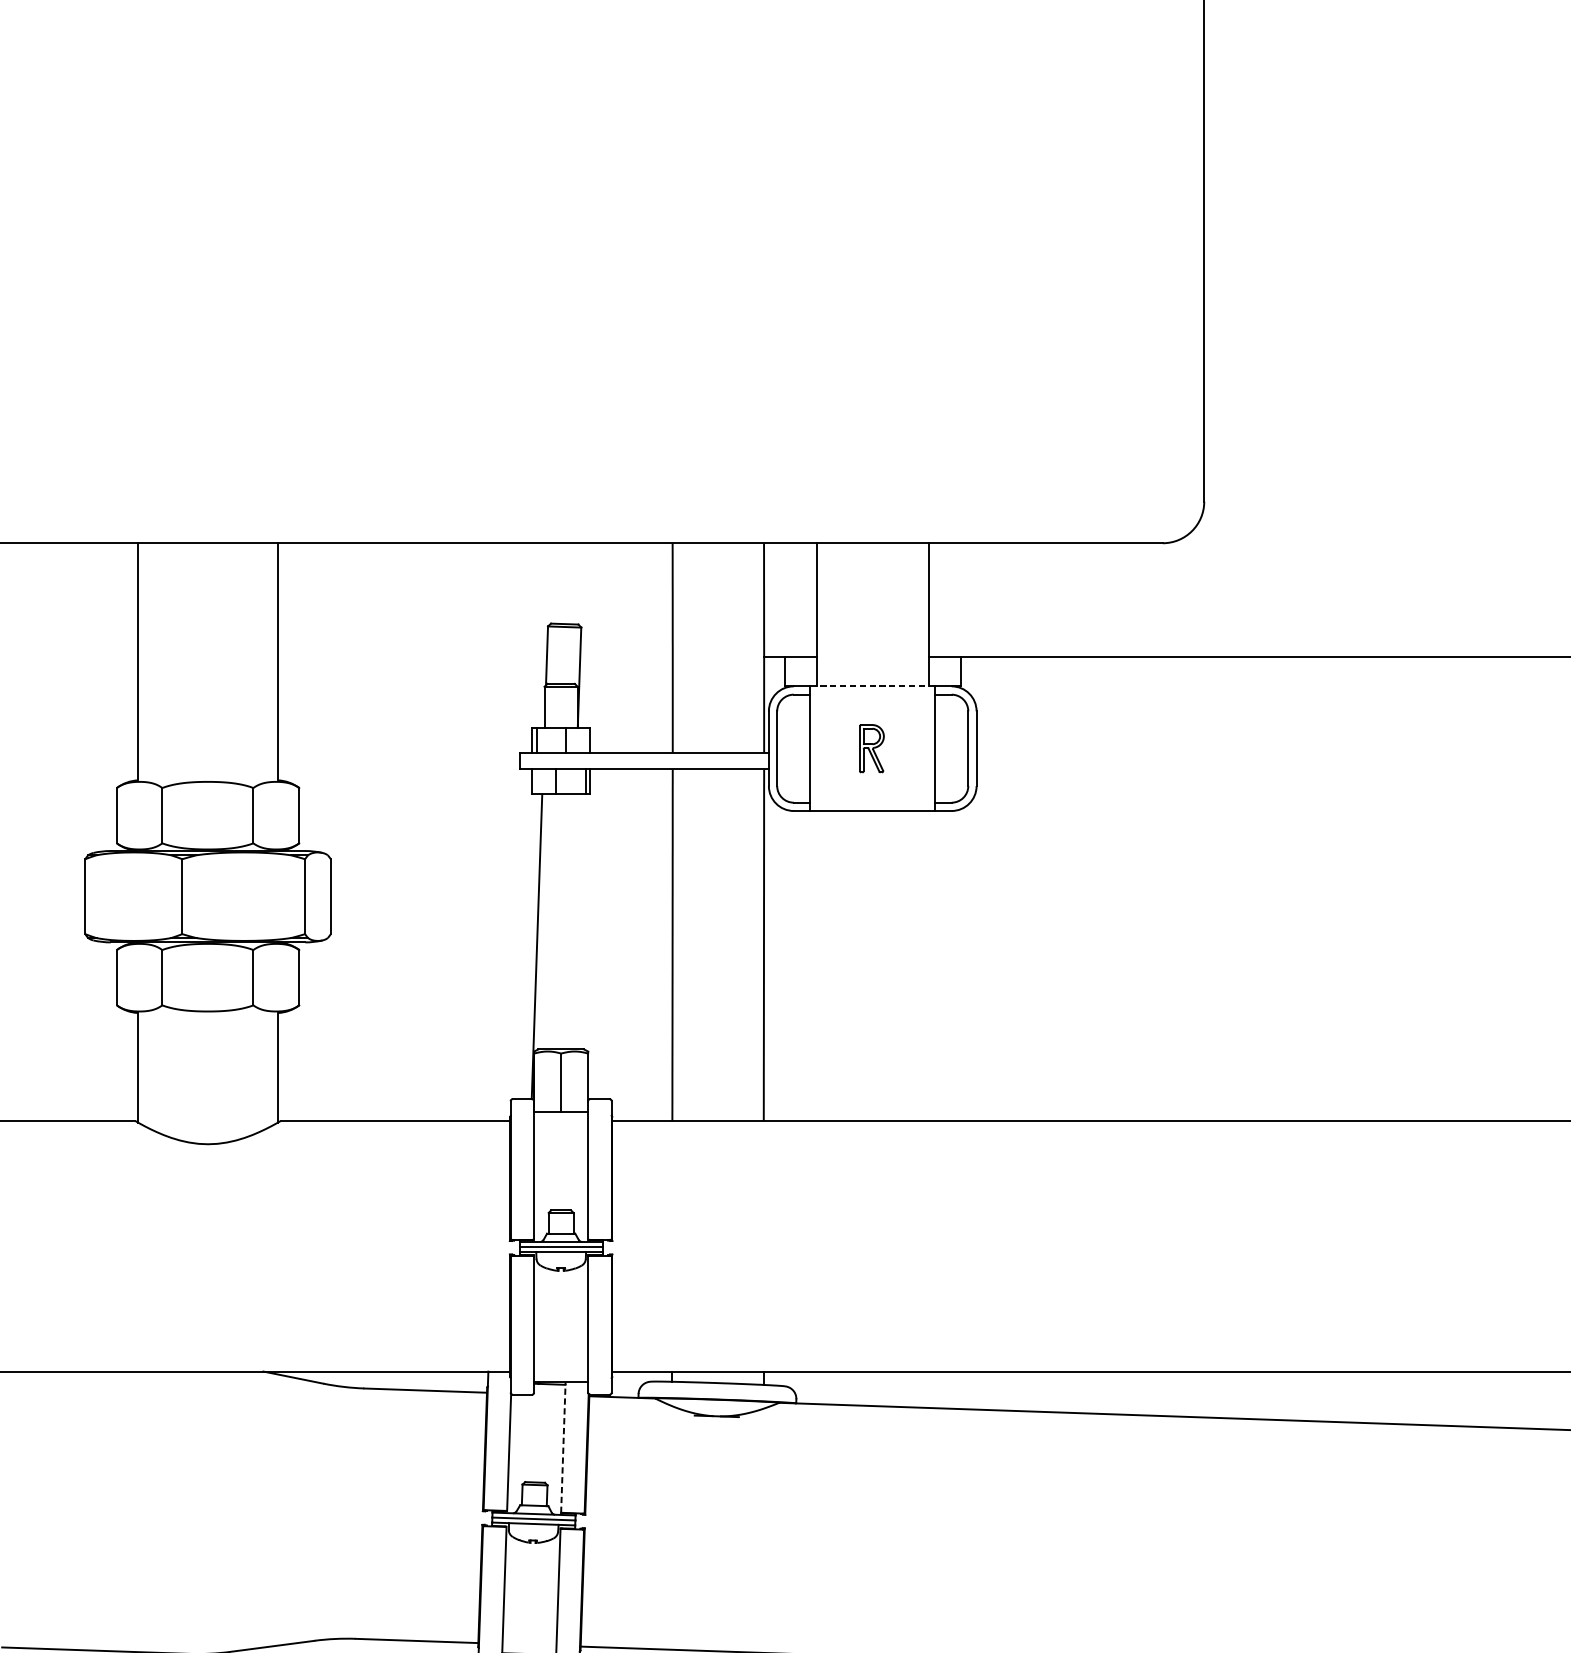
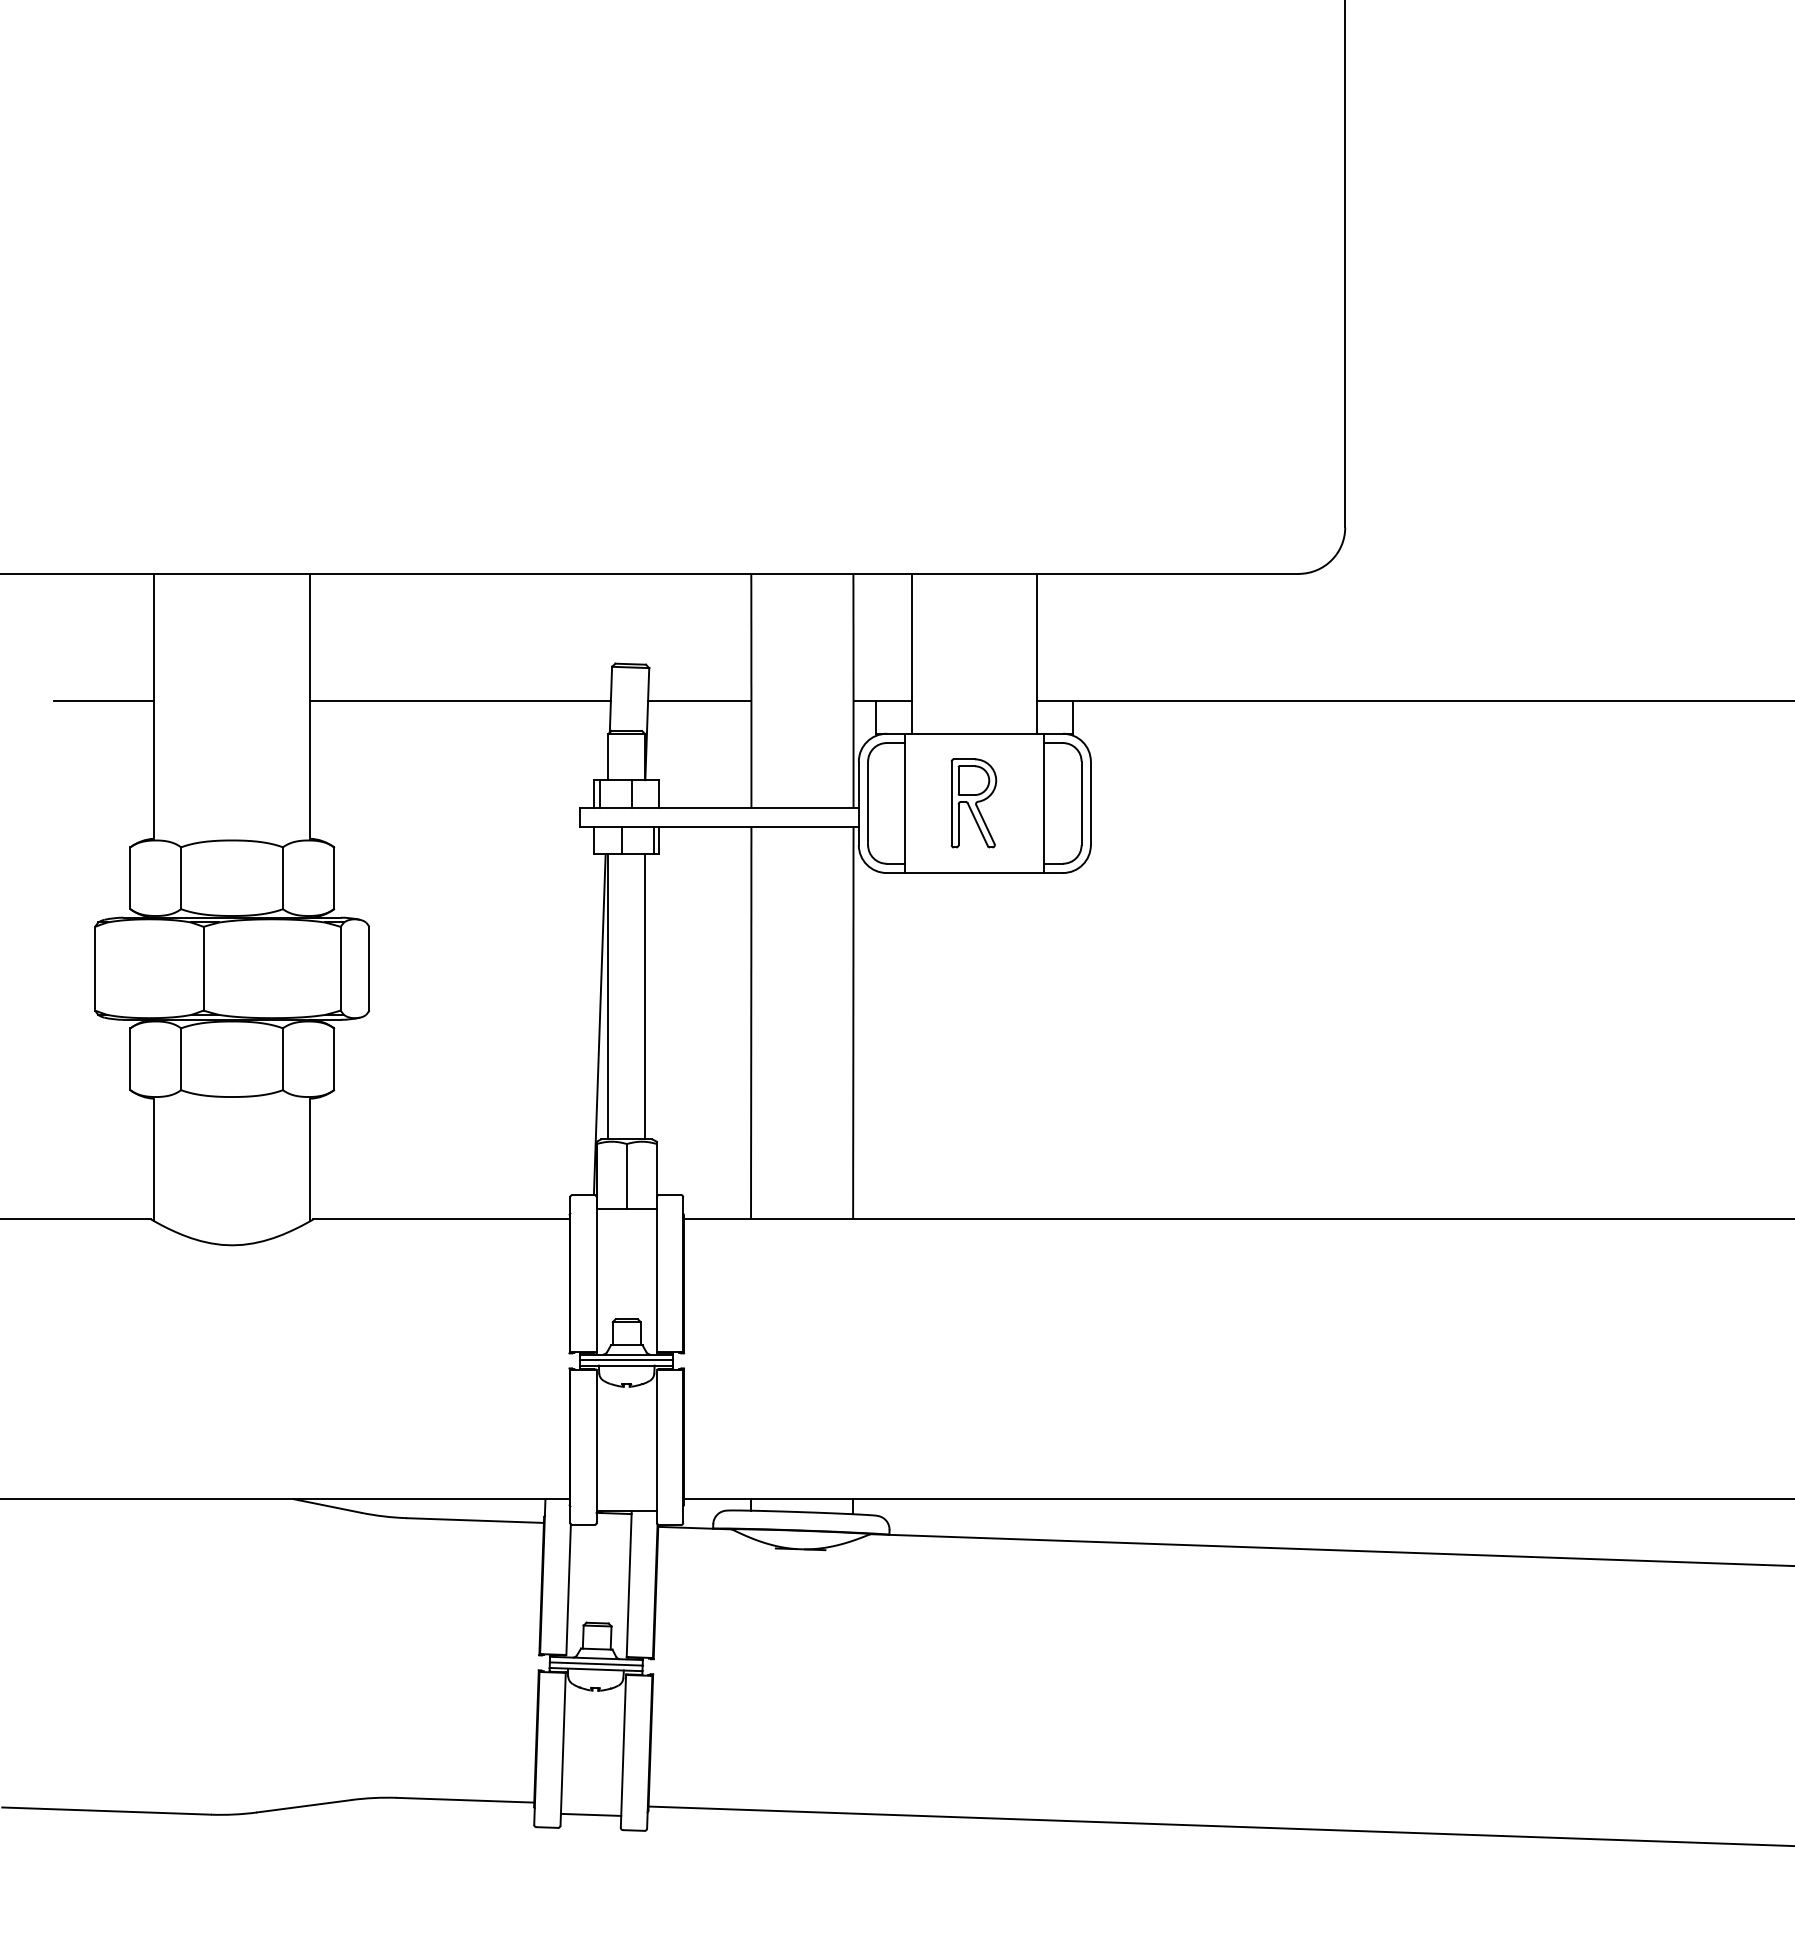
line: (92, 657) -> (103, 701), added
line: (412, 657) -> (460, 701), added
line: (626, 657) -> (699, 701), added
line: (872, 686) -> (974, 733), dashed -> solid
part: (871, 748) -> (973, 803), size x1.67
line: (544, 921) -> (608, 996), added
line: (577, 921) -> (645, 996), added
line: (563, 1446) -> (629, 1583), dashed -> solid

